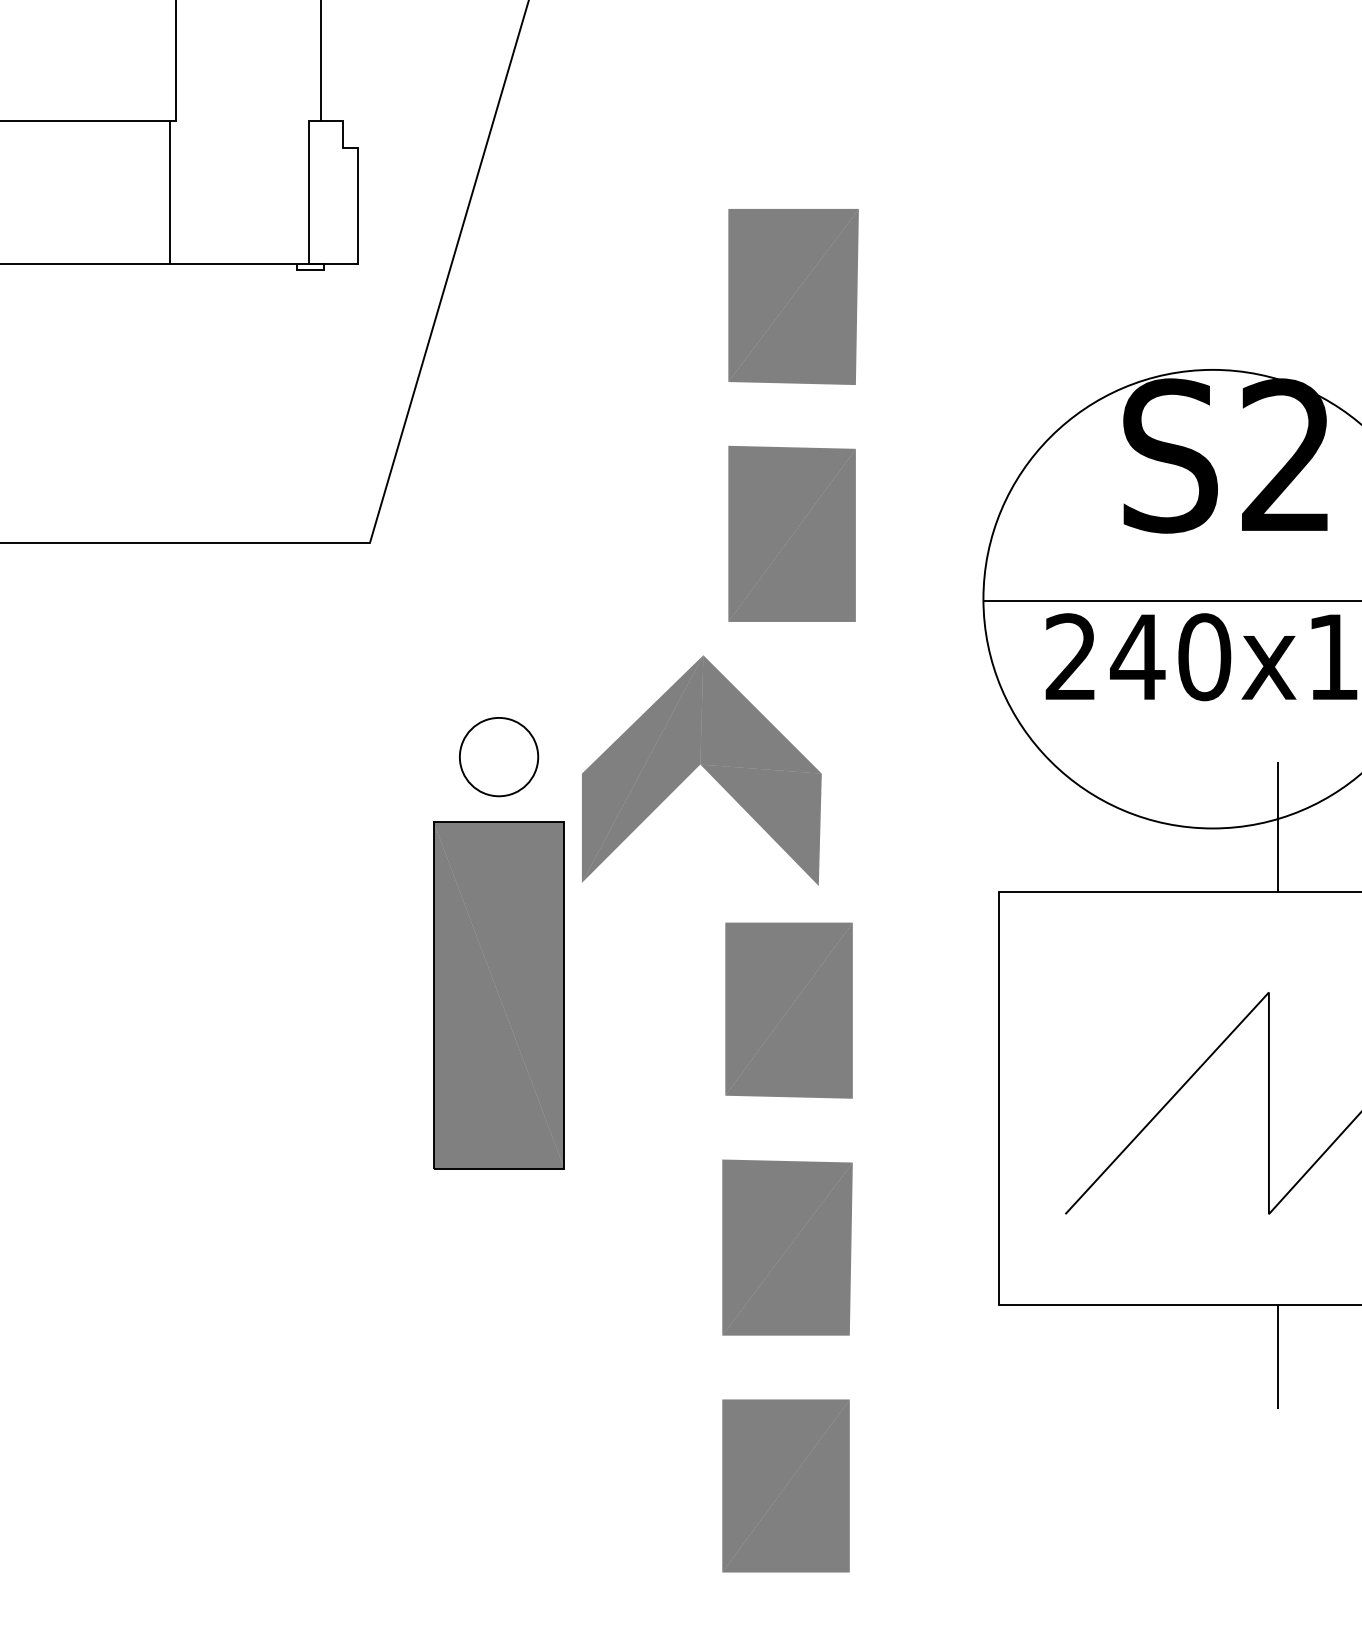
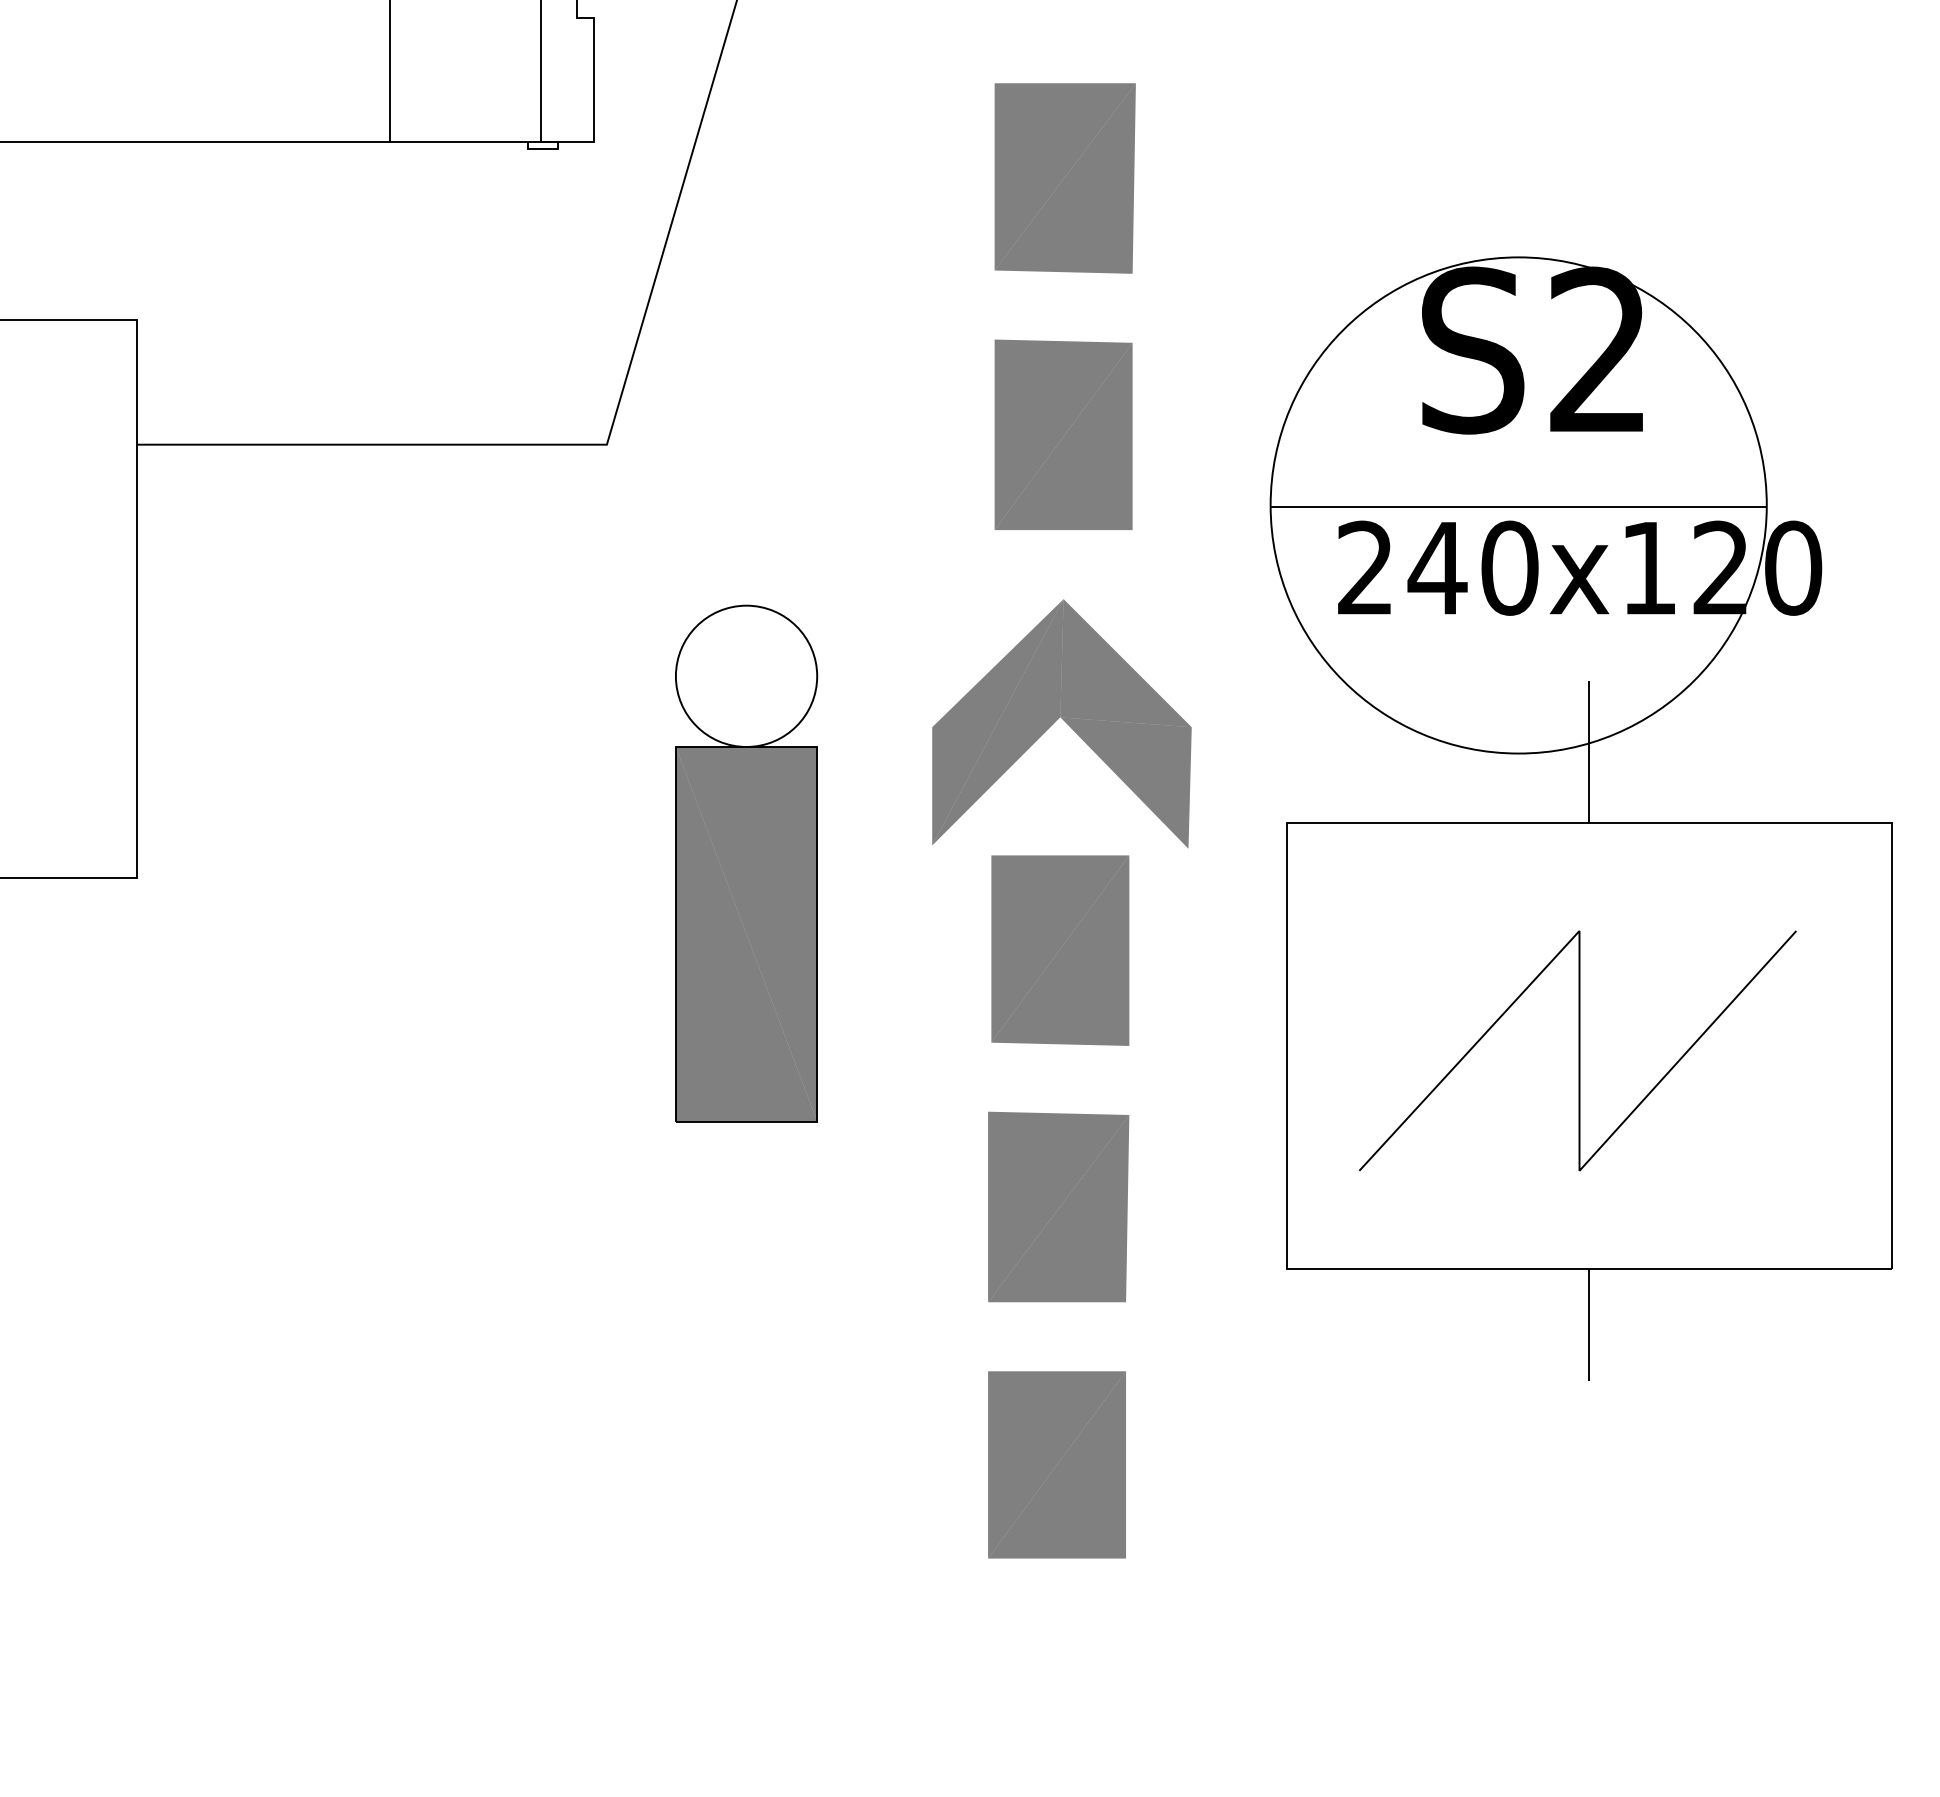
circle: (498, 756) -> (746, 675), size x1.67
part: (701, 770) -> (1061, 723), moved

